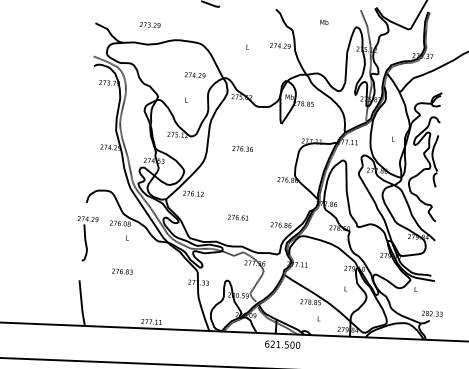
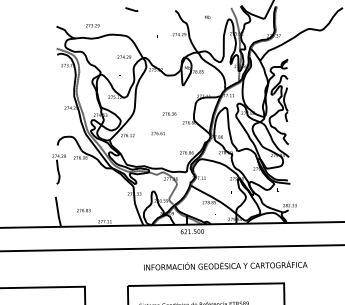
text: (242, 148) -> (169, 113), moved
text: (237, 217) -> (157, 133), moved
text: (121, 271) -> (83, 210), moved

